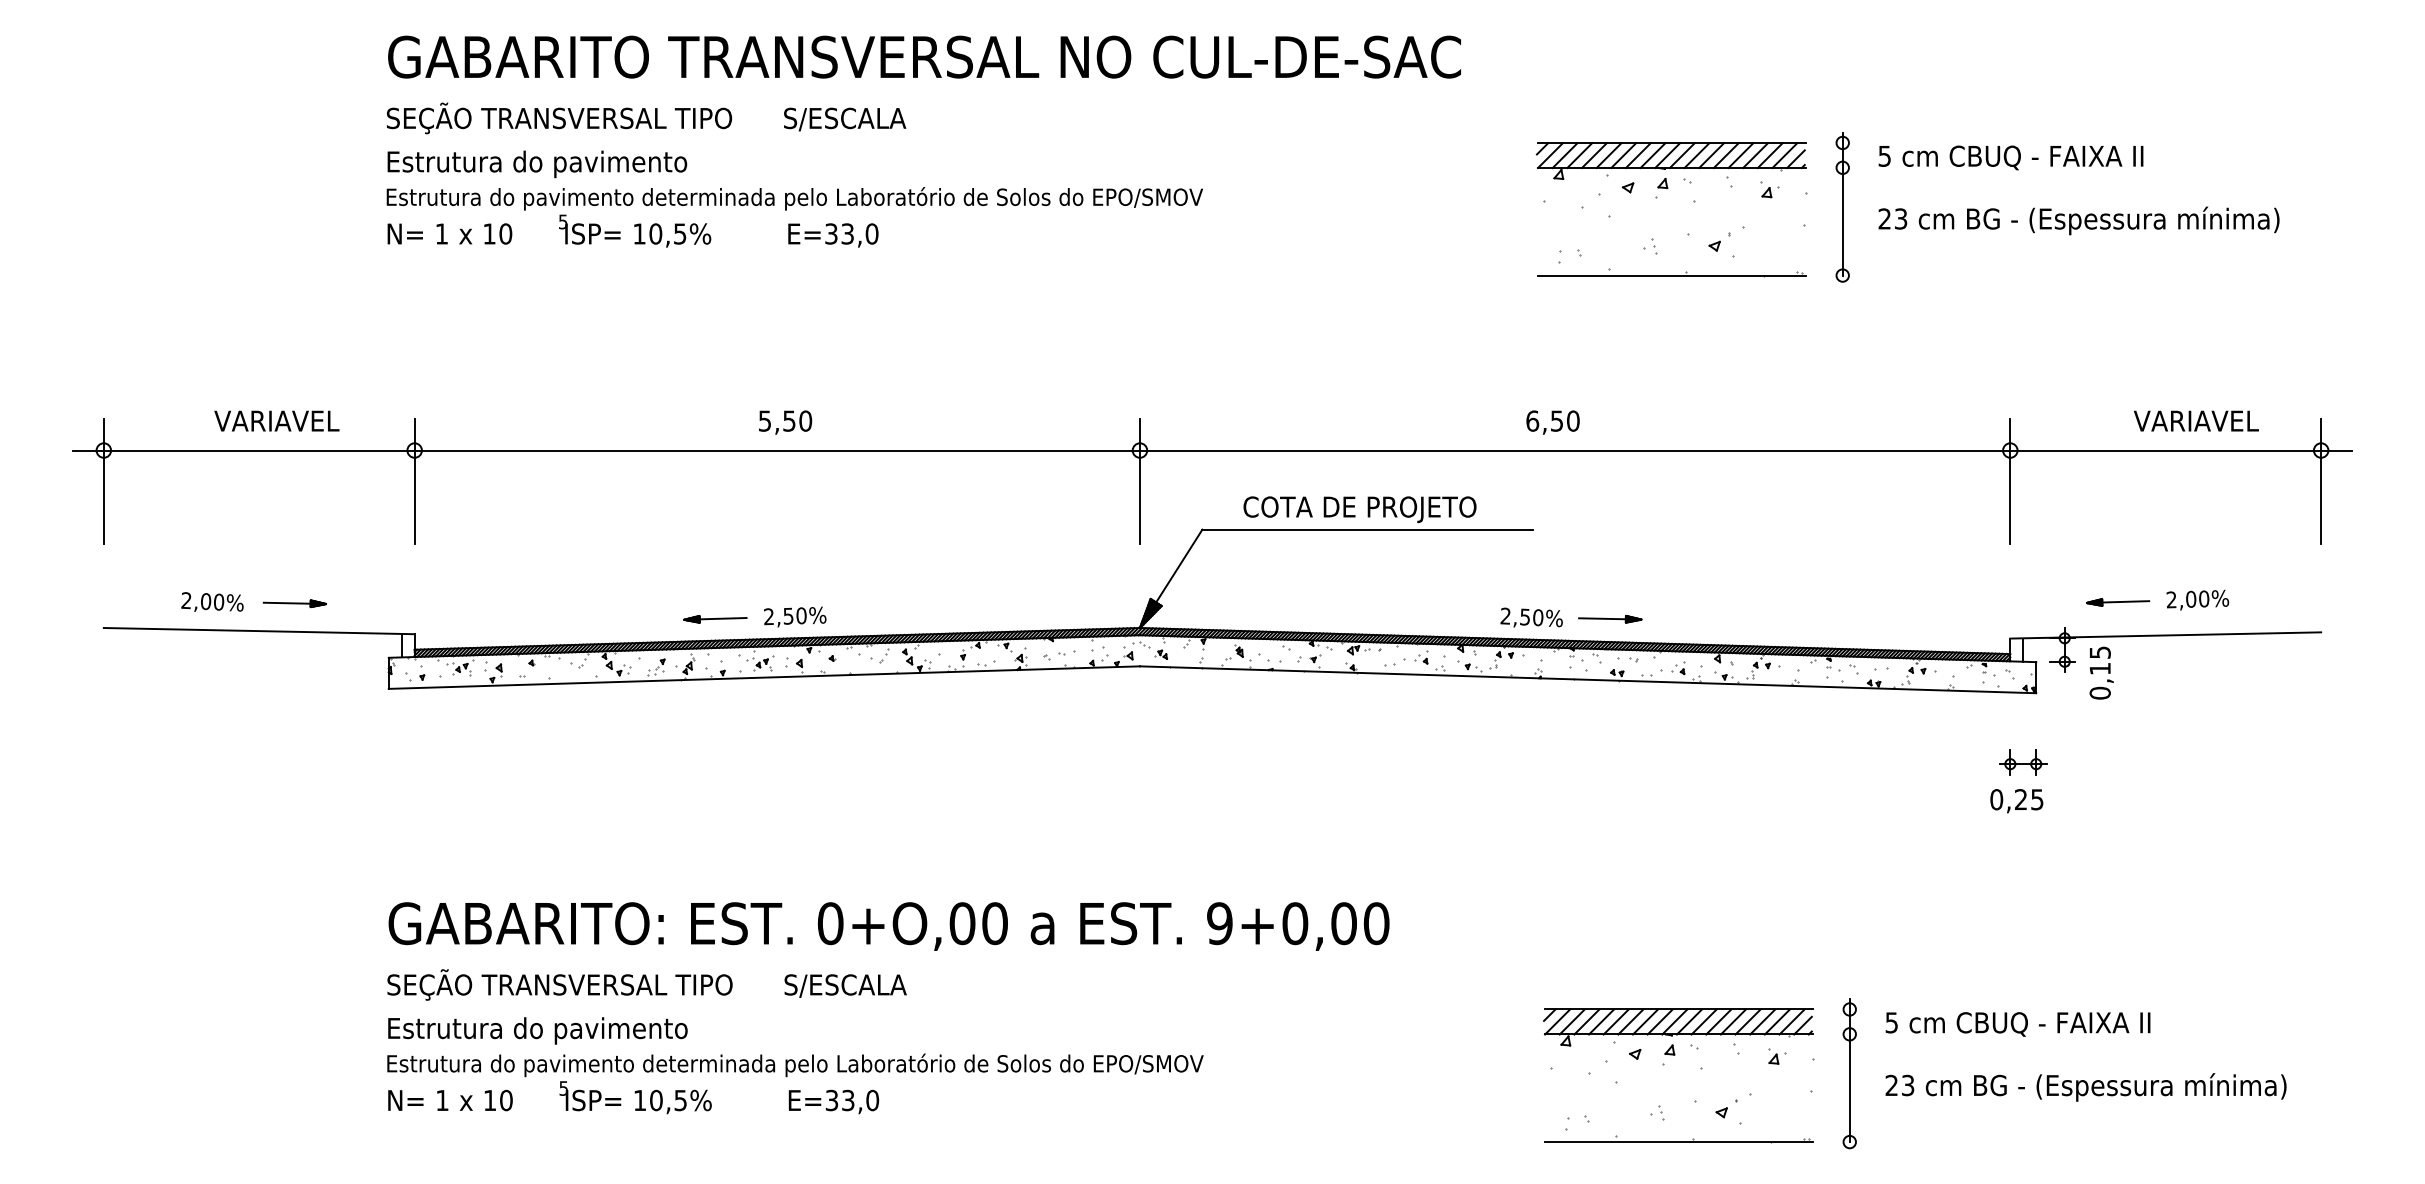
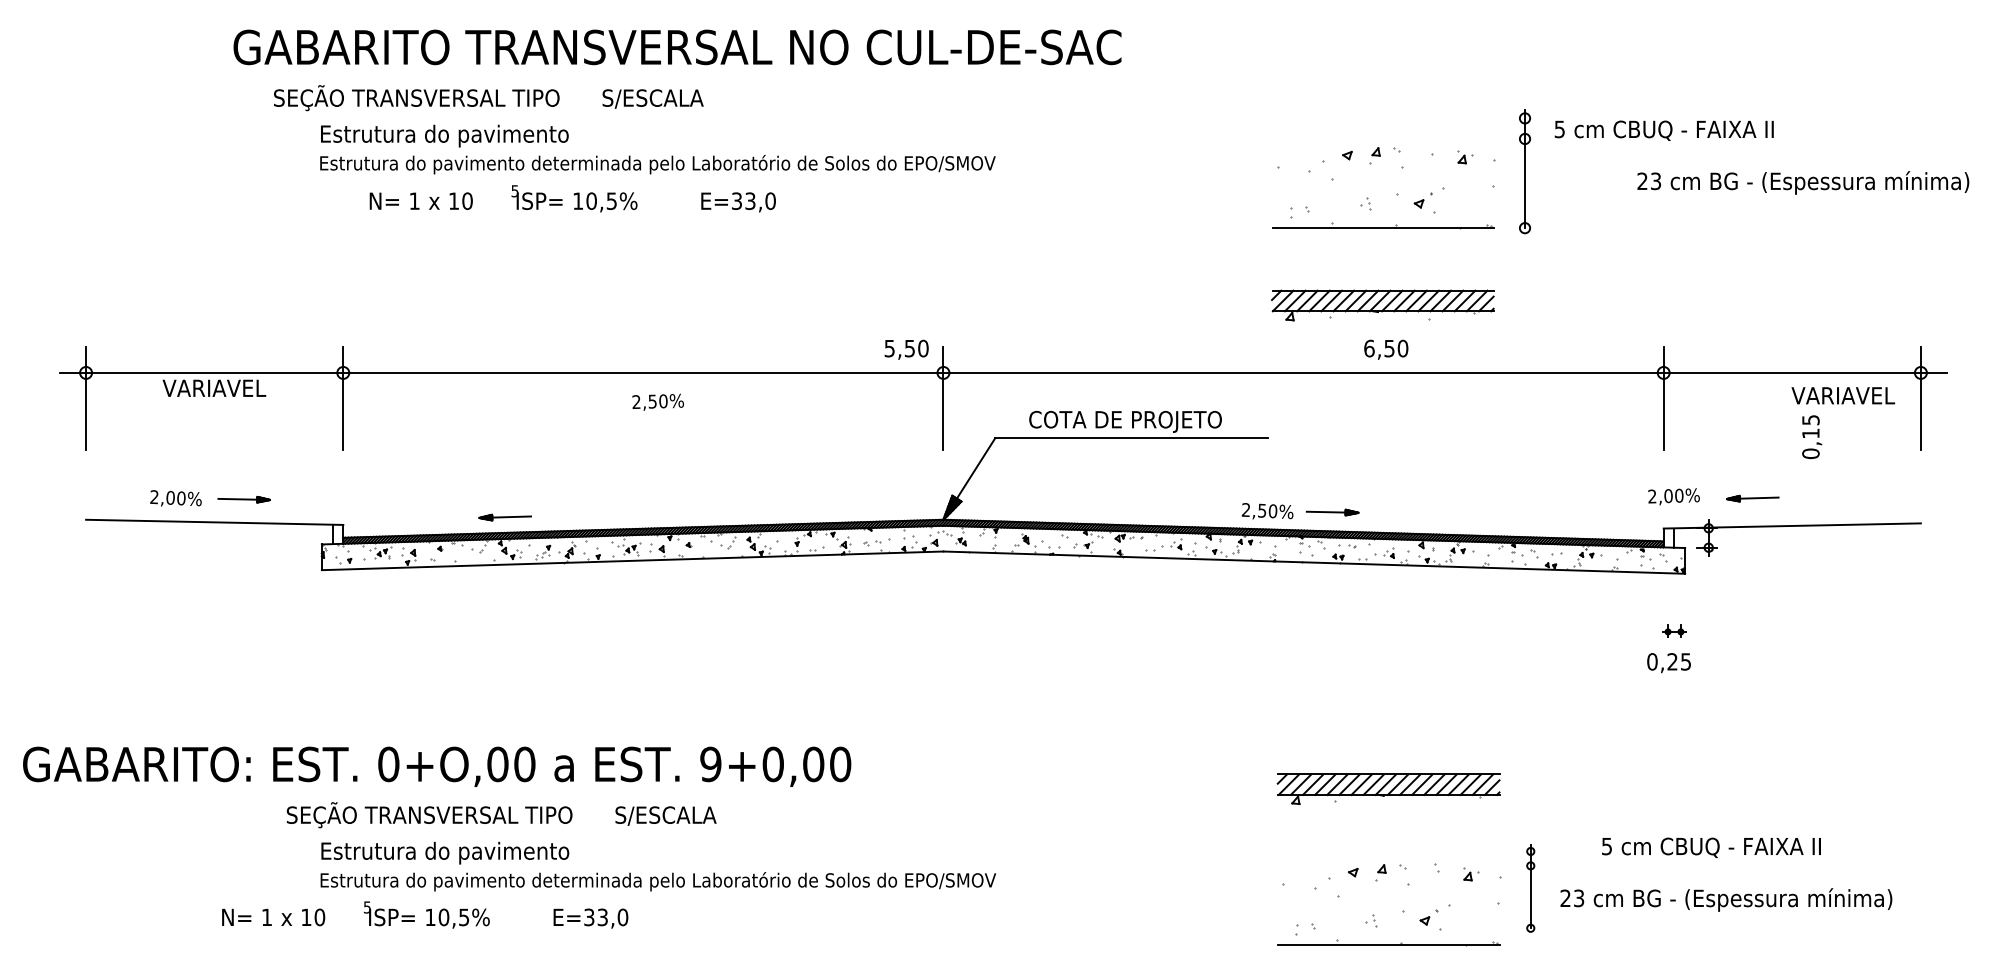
text: (924, 56) -> (677, 46), moved
text: (646, 118) -> (488, 98), moved
part: (1670, 160) -> (1382, 305), moved
text: (2078, 220) -> (1802, 182), moved
text: (632, 230) -> (572, 198), moved
text: (276, 420) -> (214, 387), moved
text: (2196, 420) -> (1843, 395), moved
text: (785, 422) -> (906, 349), moved
text: (1552, 422) -> (1385, 349), moved
text: (2197, 599) -> (1673, 496), moved
text: (795, 616) -> (658, 401), moved
part: (715, 619) -> (505, 517), moved
text: (2101, 672) -> (1811, 436), moved
part: (2023, 762) -> (1674, 631), size x0.6
text: (888, 926) -> (436, 766), moved
text: (646, 984) -> (501, 814), moved
text: (2017, 1024) -> (1711, 847), moved
part: (1678, 1027) -> (1389, 789), moved
part: (1849, 1073) -> (1530, 888), size x0.7
text: (633, 1097) -> (425, 914), moved

